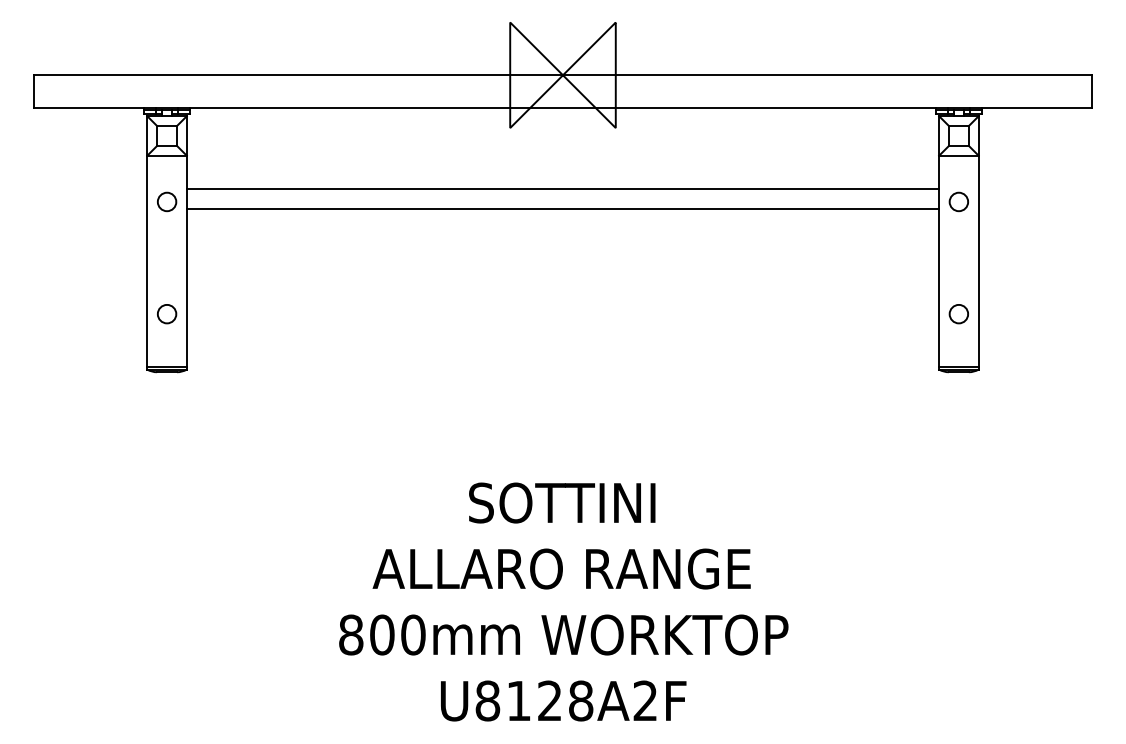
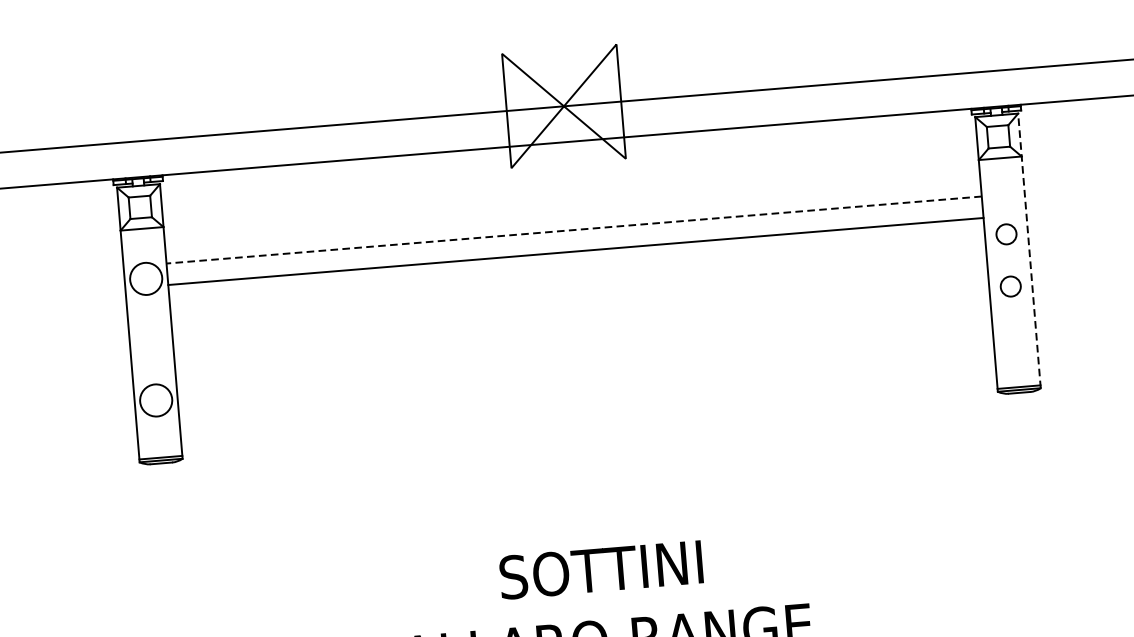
line: (562, 189) -> (573, 230), solid -> dashed
circle: (166, 201) -> (145, 278), size x1.6
circle: (958, 201) -> (1006, 233), moved
line: (978, 242) -> (1029, 250), solid -> dashed
circle: (166, 313) -> (155, 399), size x1.6
circle: (958, 314) -> (1010, 286), moved

